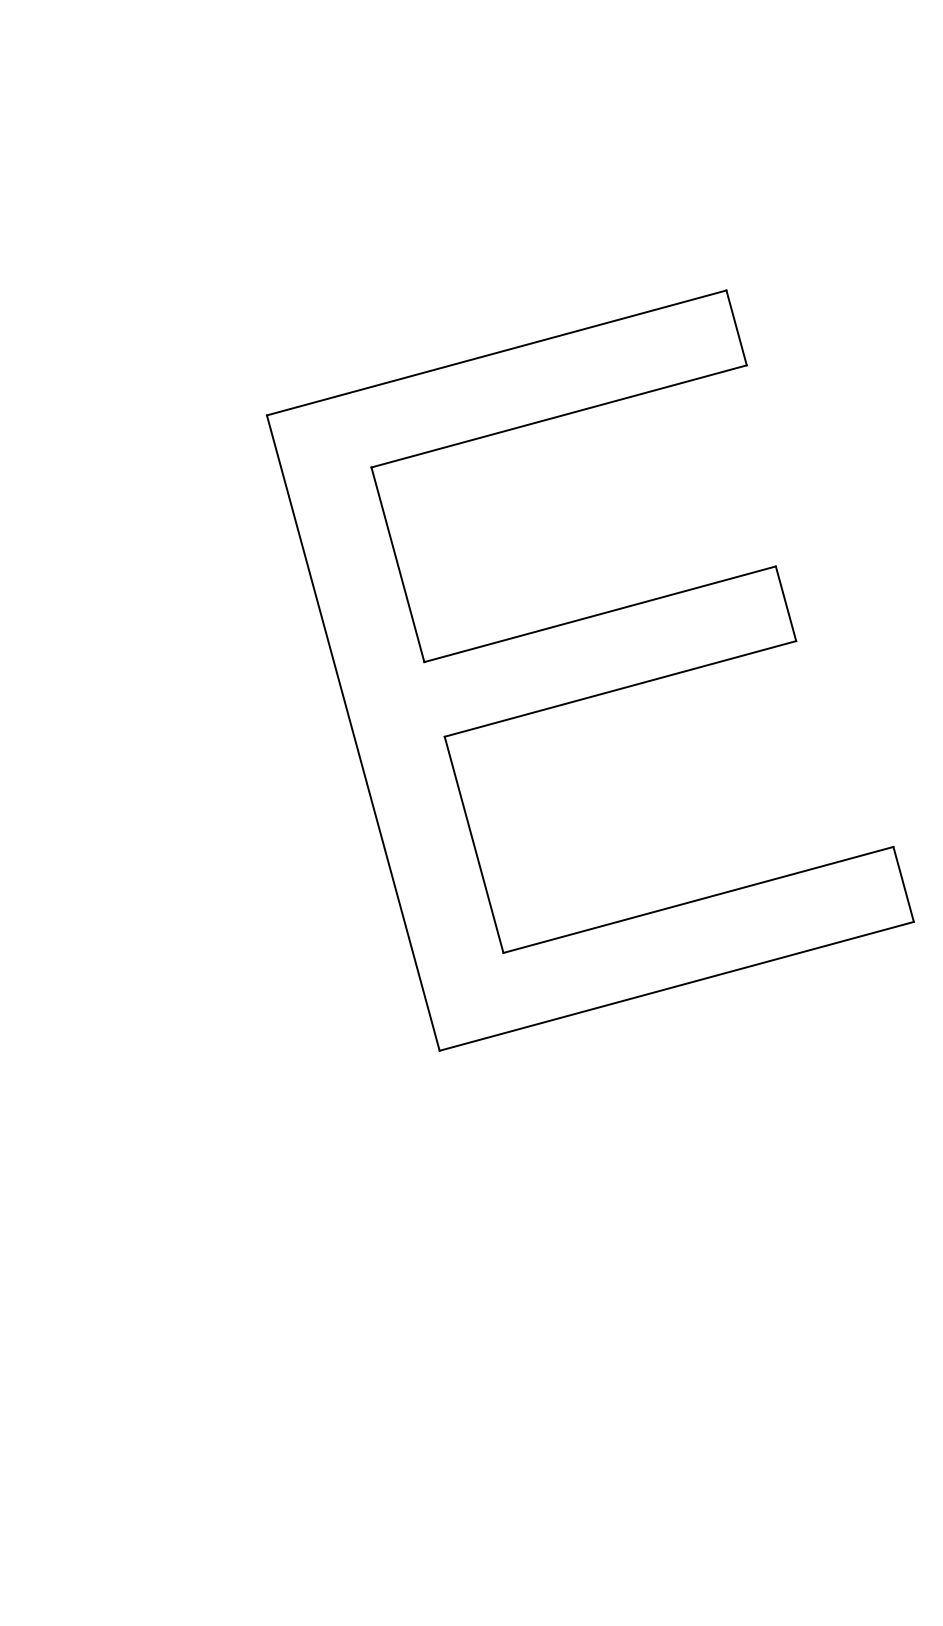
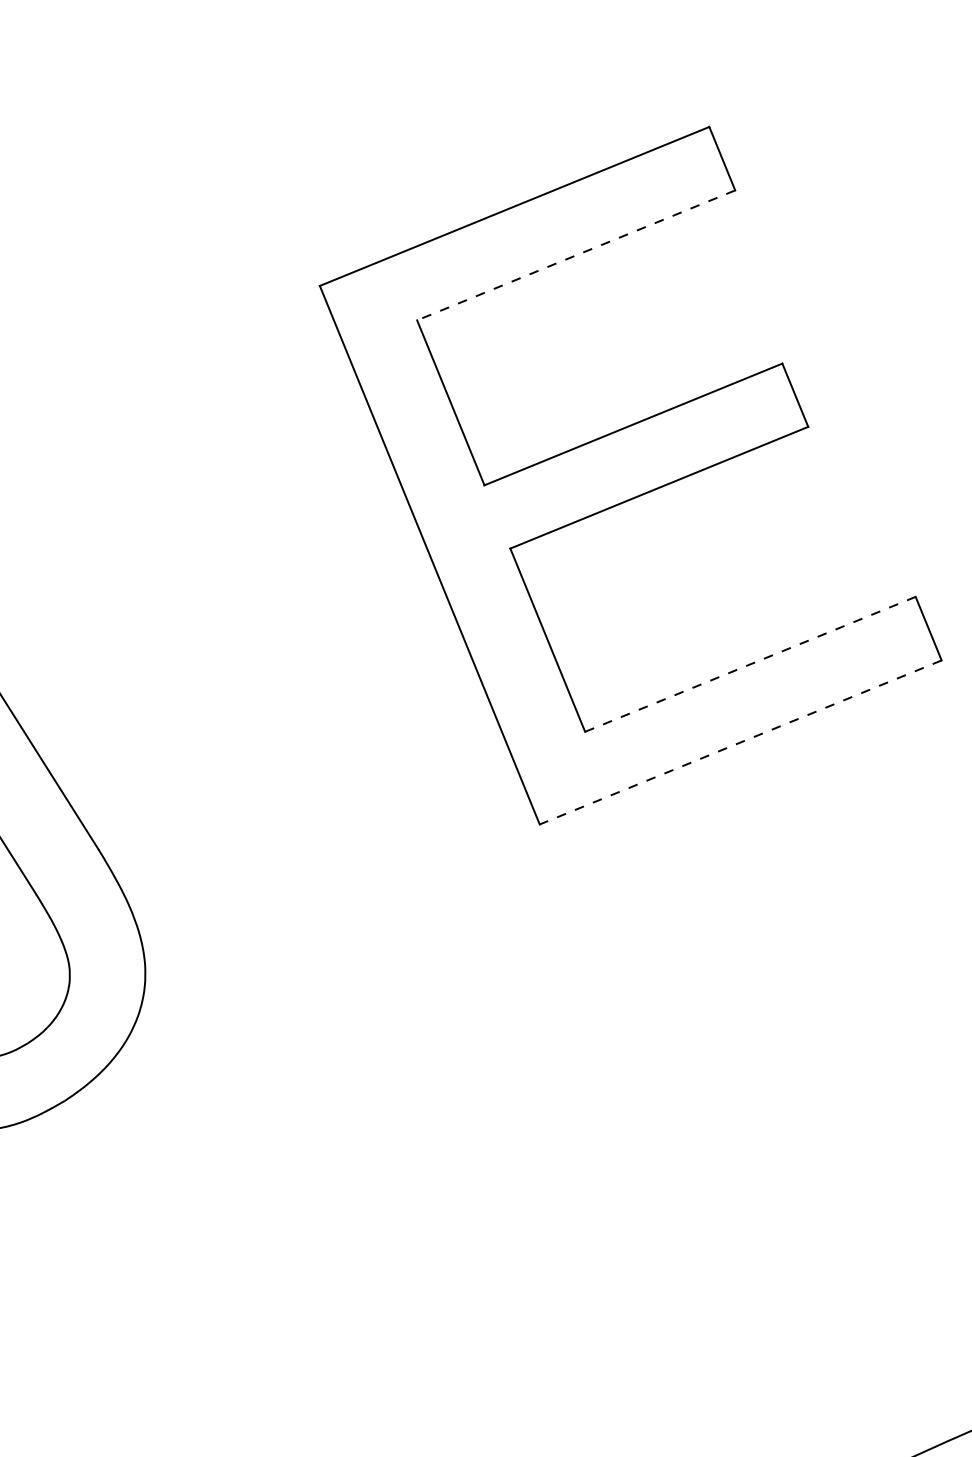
line: (559, 416) -> (576, 255), solid -> dashed
line: (698, 900) -> (750, 664), solid -> dashed
line: (676, 986) -> (740, 742), solid -> dashed

